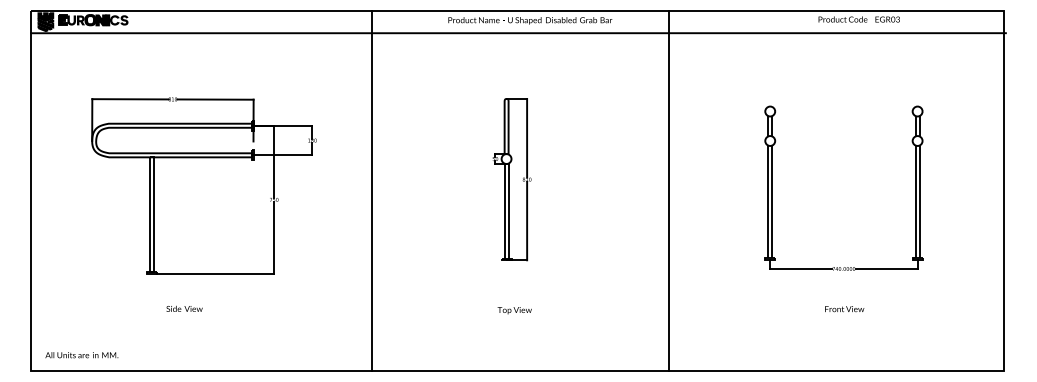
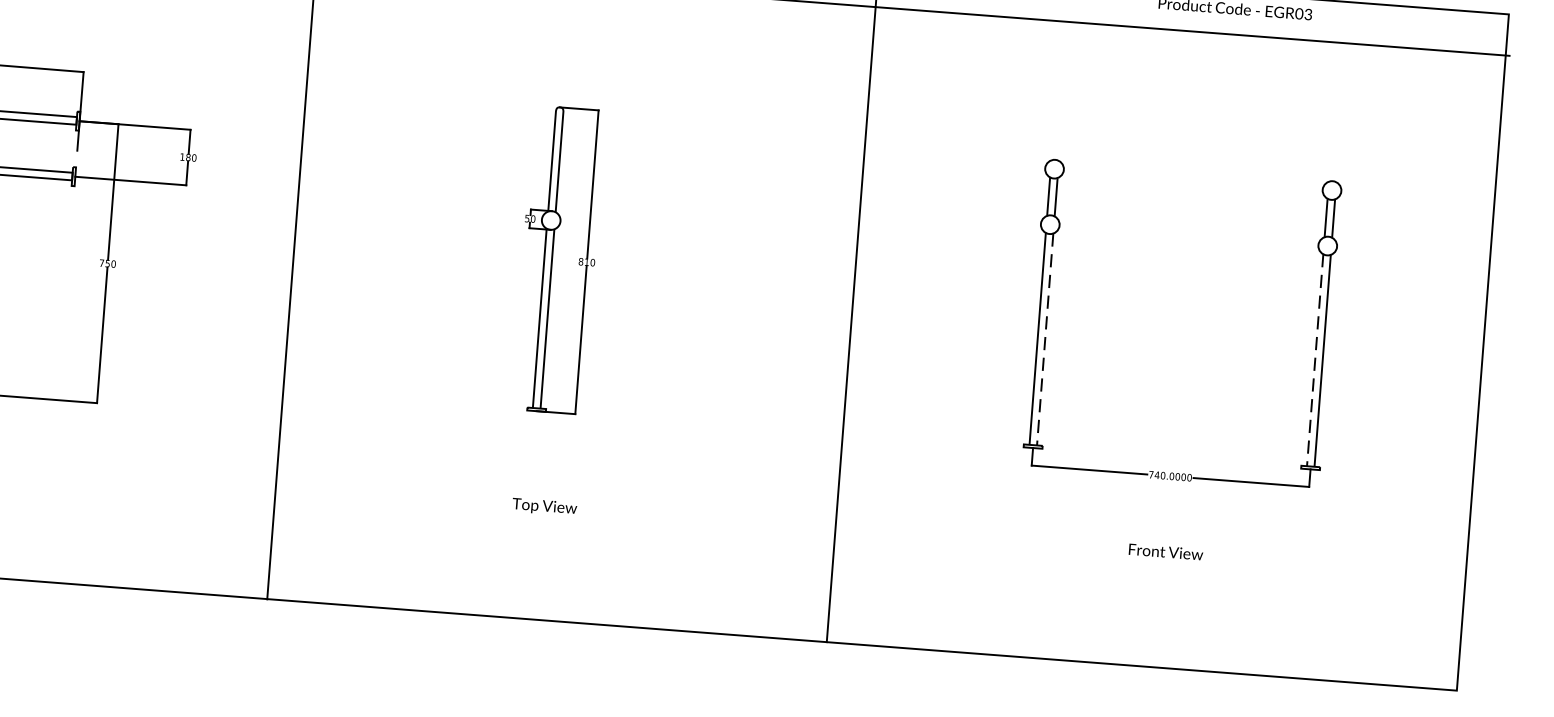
line: (772, 202) -> (1045, 340), solid -> dashed
line: (915, 202) -> (1314, 361), solid -> dashed

